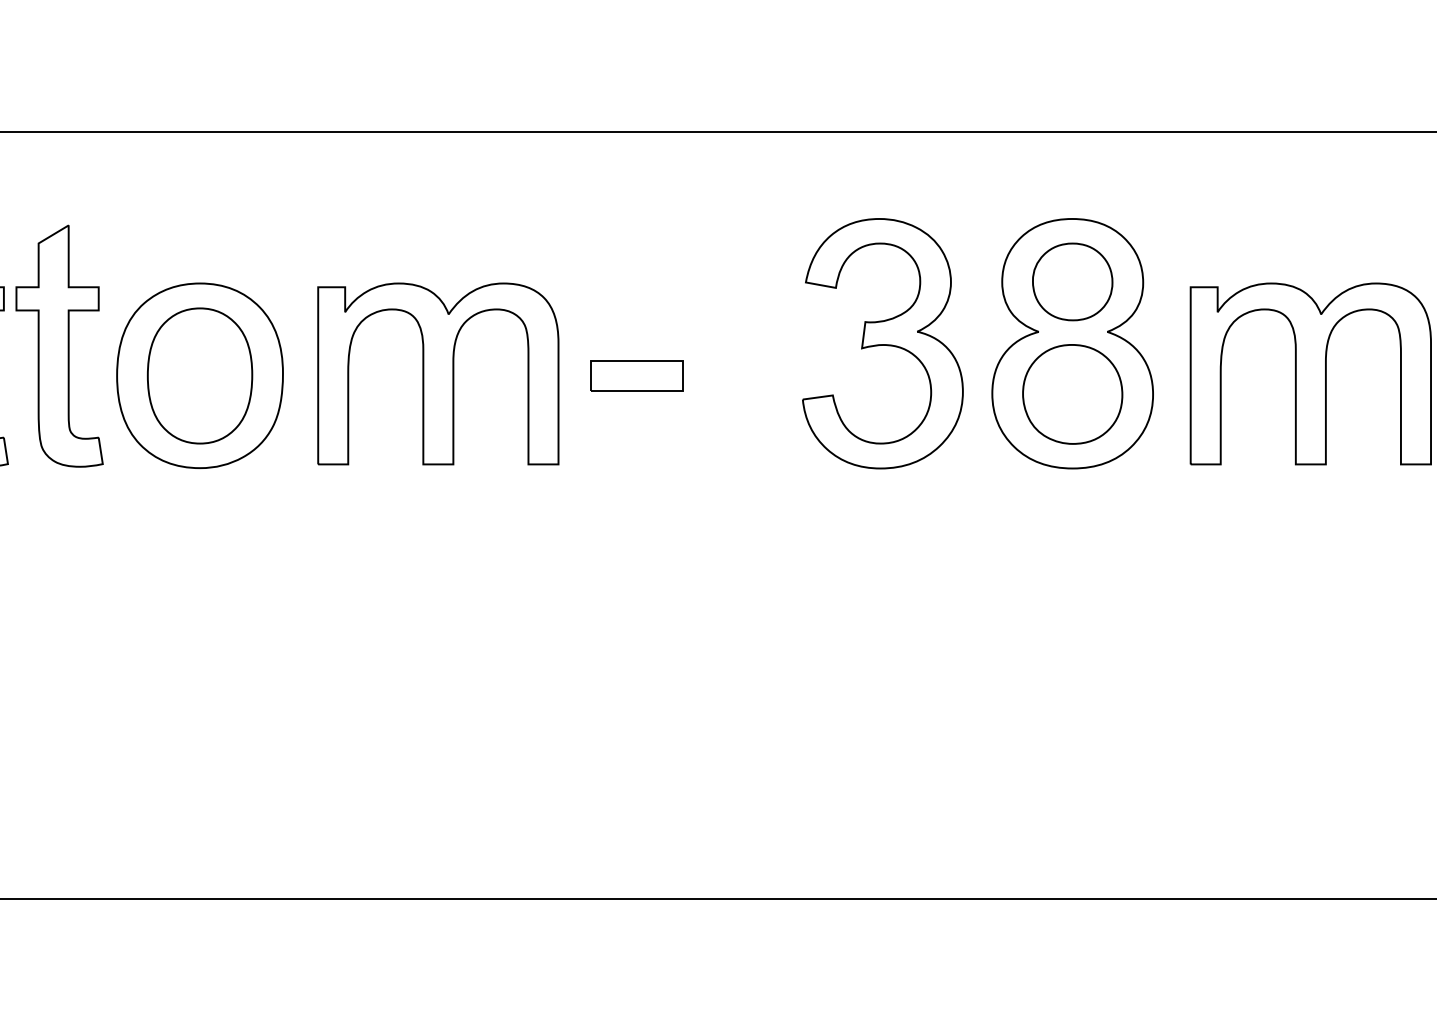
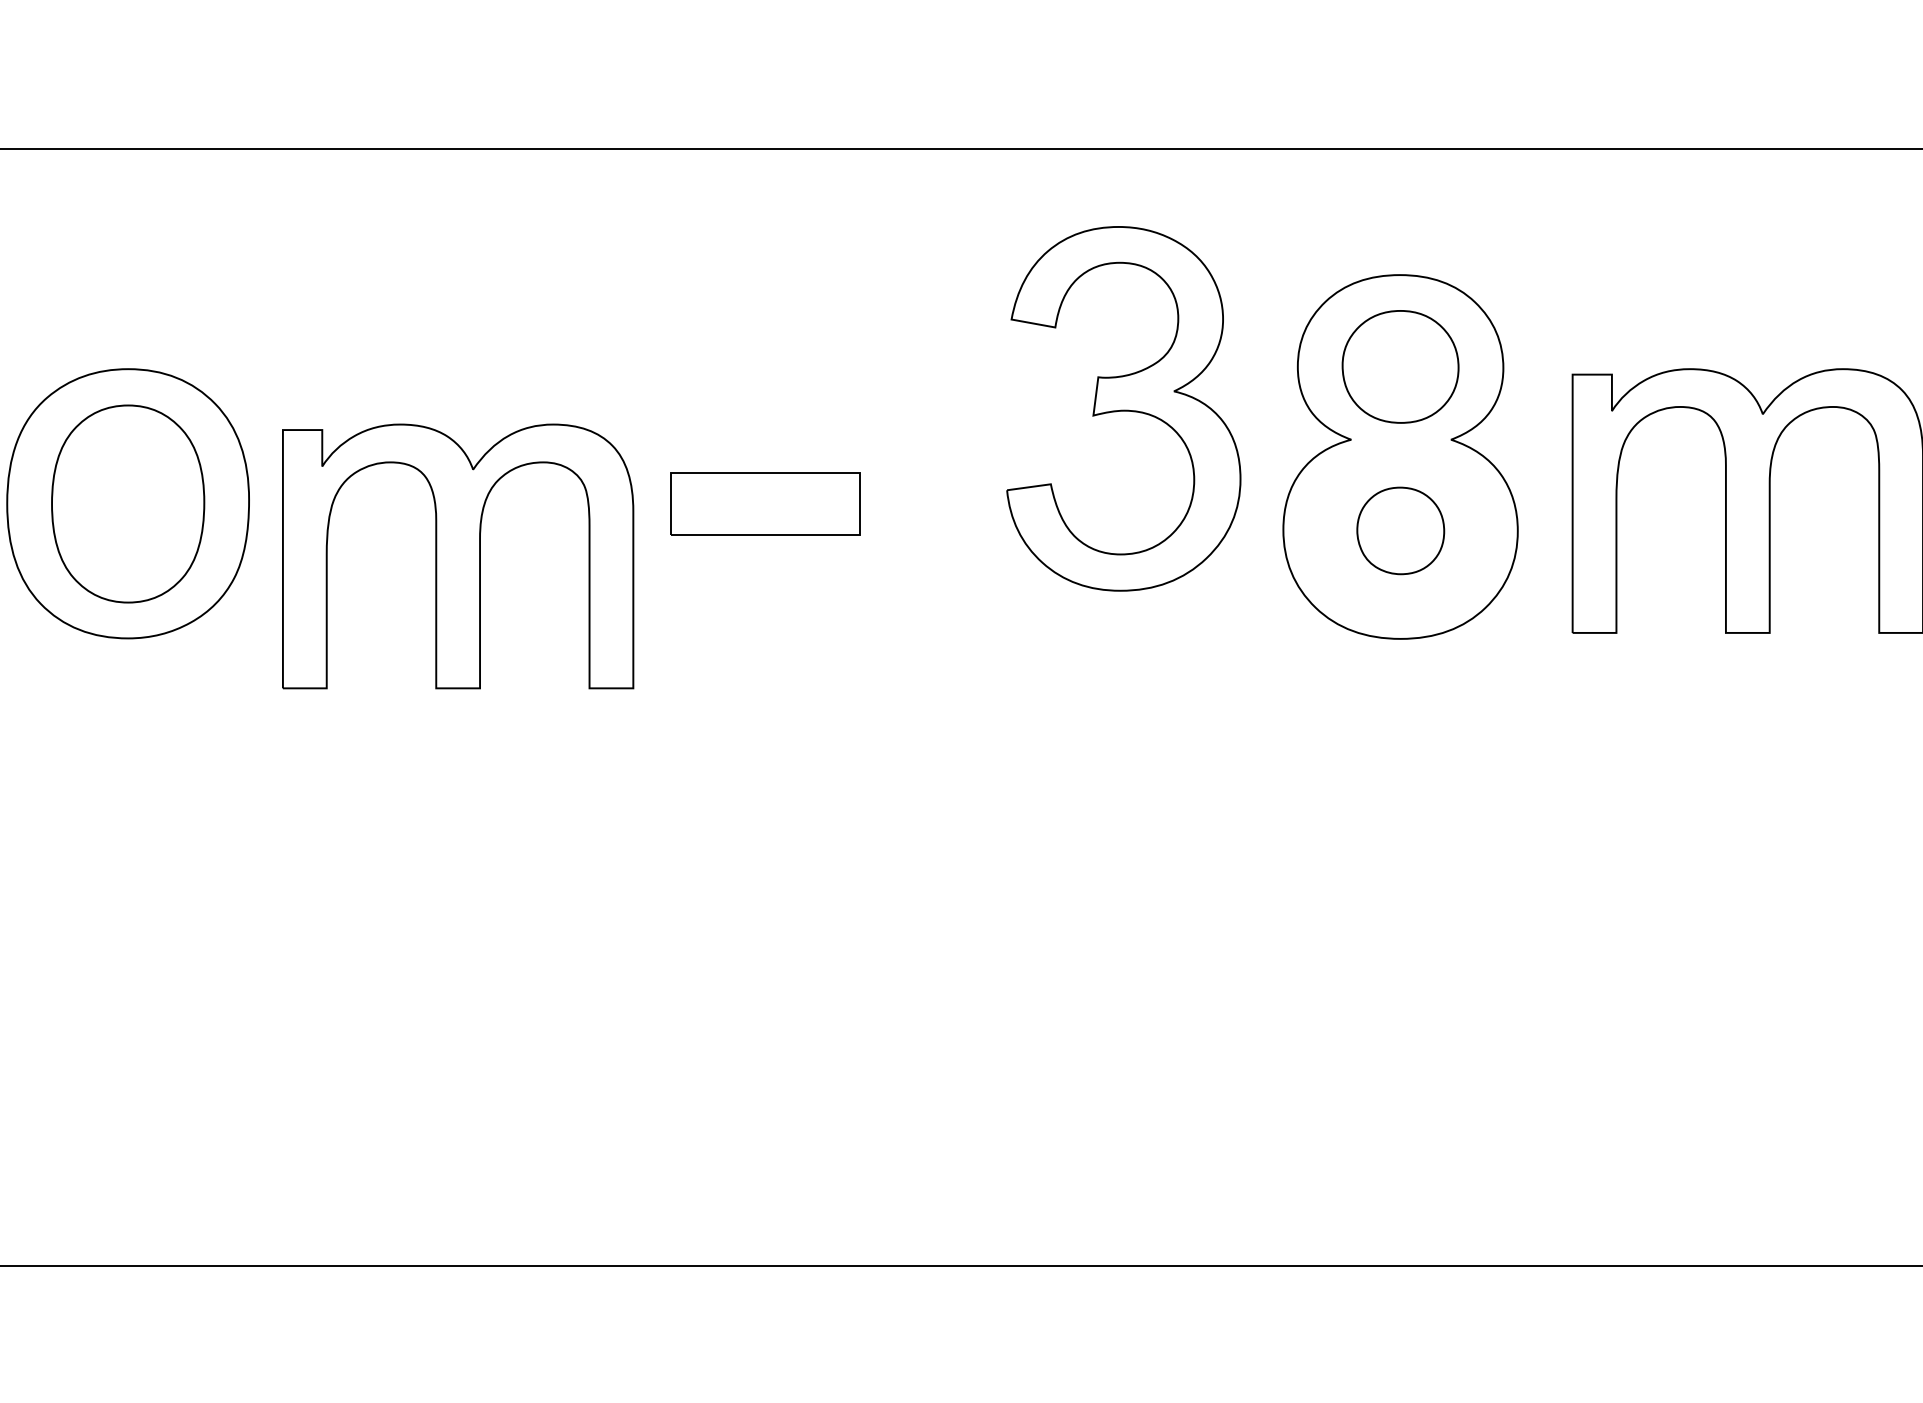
part: (882, 343) -> (1123, 408), moved
part: (438, 373) -> (458, 555), moved
part: (636, 375) -> (764, 503), size x1.4
part: (1072, 394) -> (1400, 531), size x0.6

